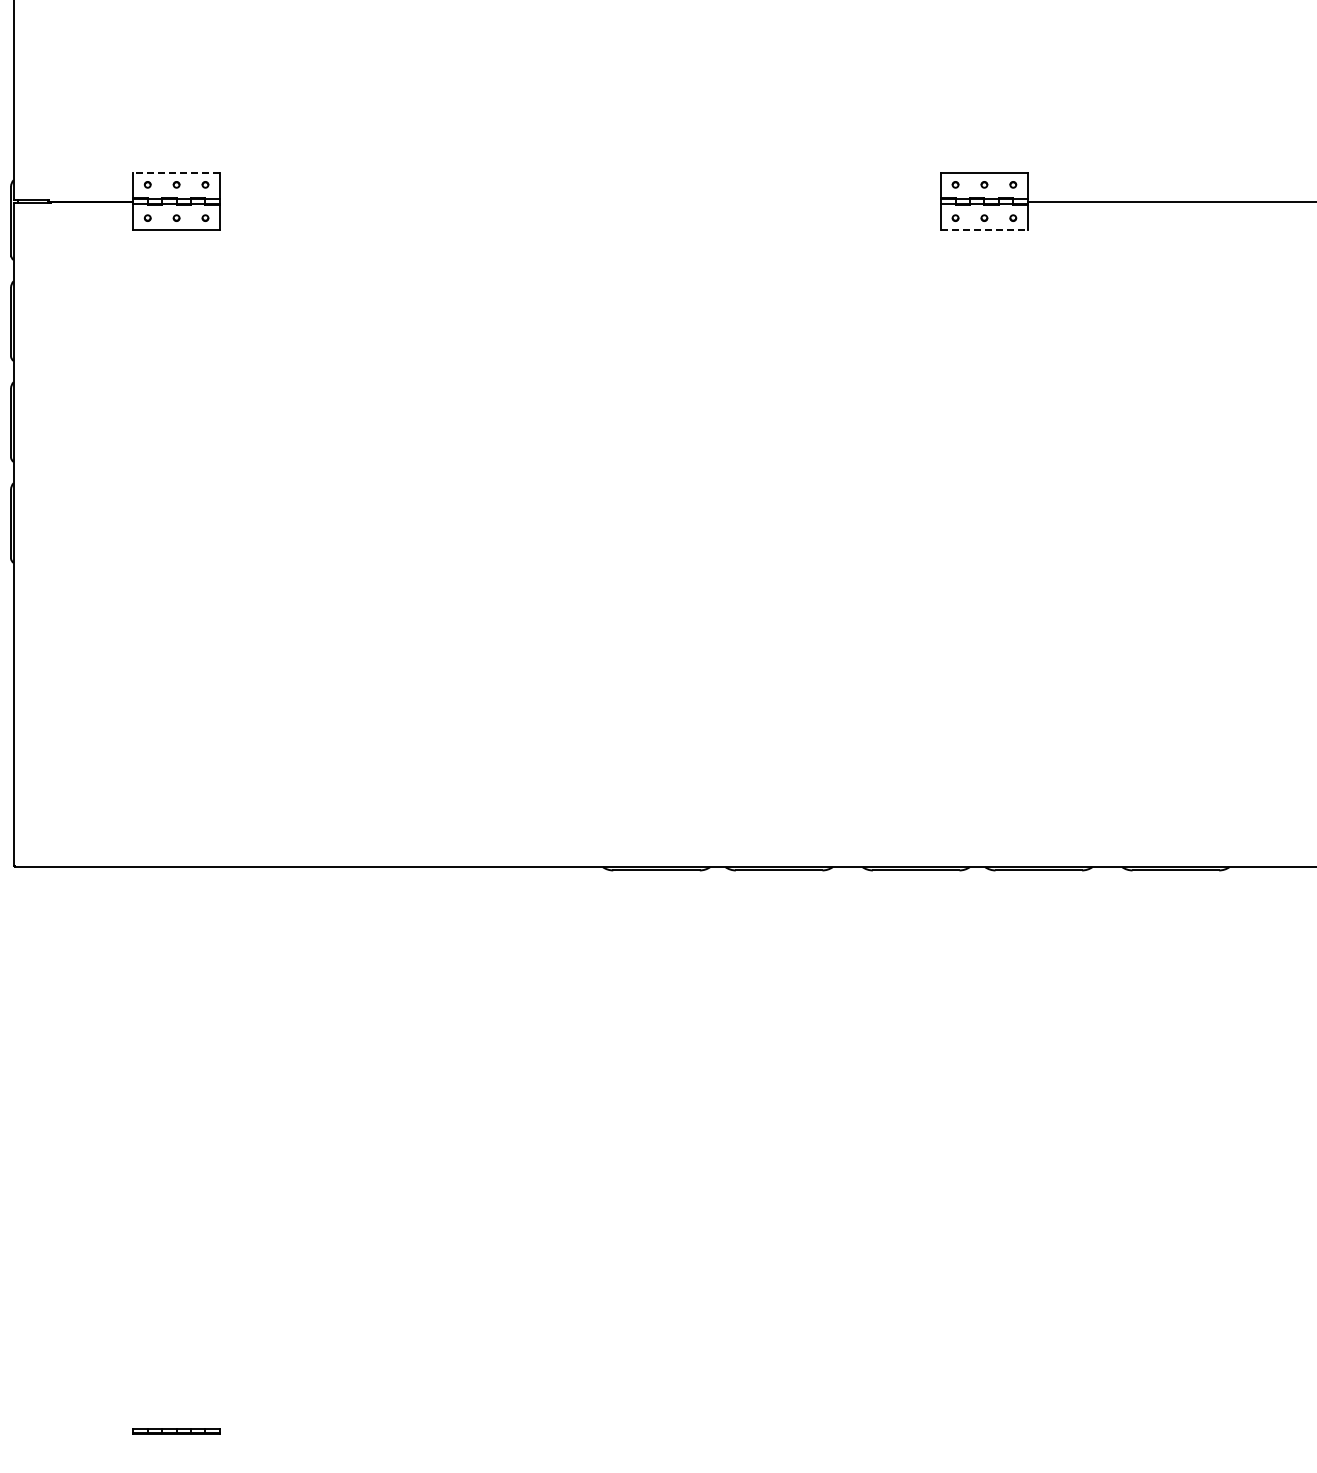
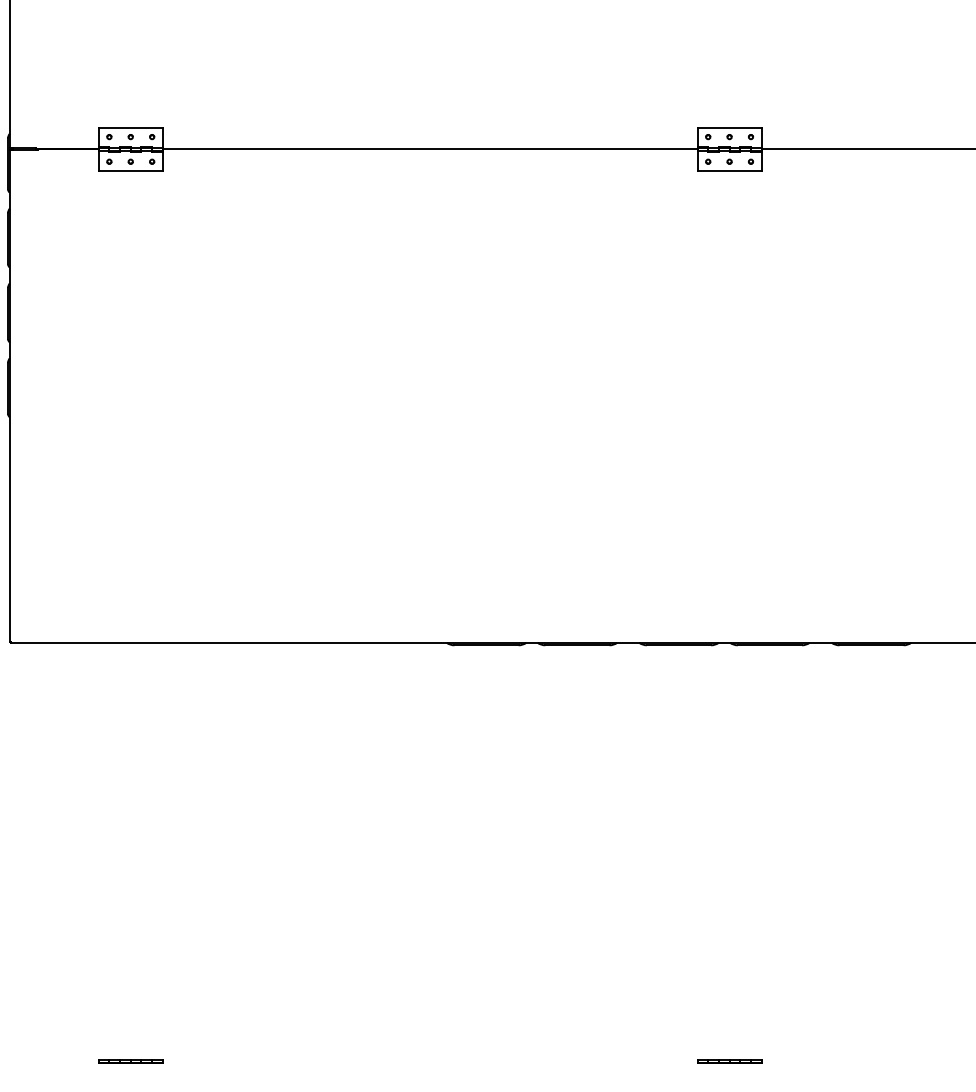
line: (176, 172) -> (130, 127), dashed -> solid
line: (580, 201) -> (430, 149), added
line: (984, 230) -> (729, 170), dashed -> solid
part: (984, 1431) -> (729, 1061), added

